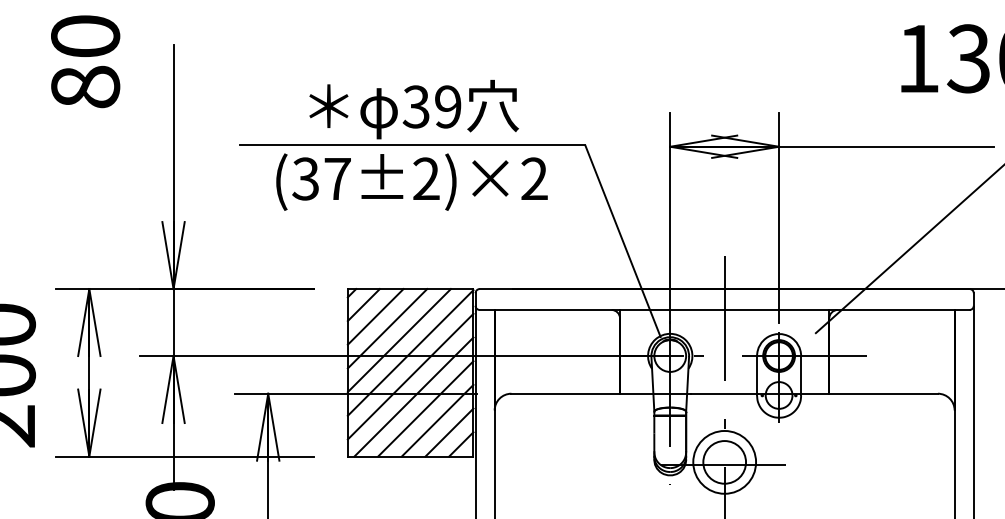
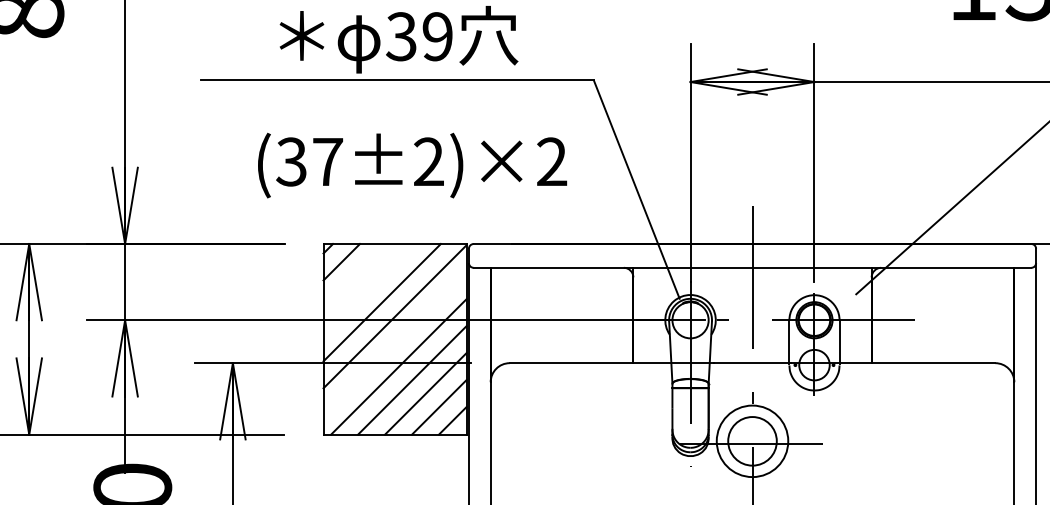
text: (411, 181) -> (411, 164), moved
line: (375, 316) -> (355, 275), removed
line: (387, 328) -> (368, 288), removed
line: (410, 376) -> (394, 343), removed

